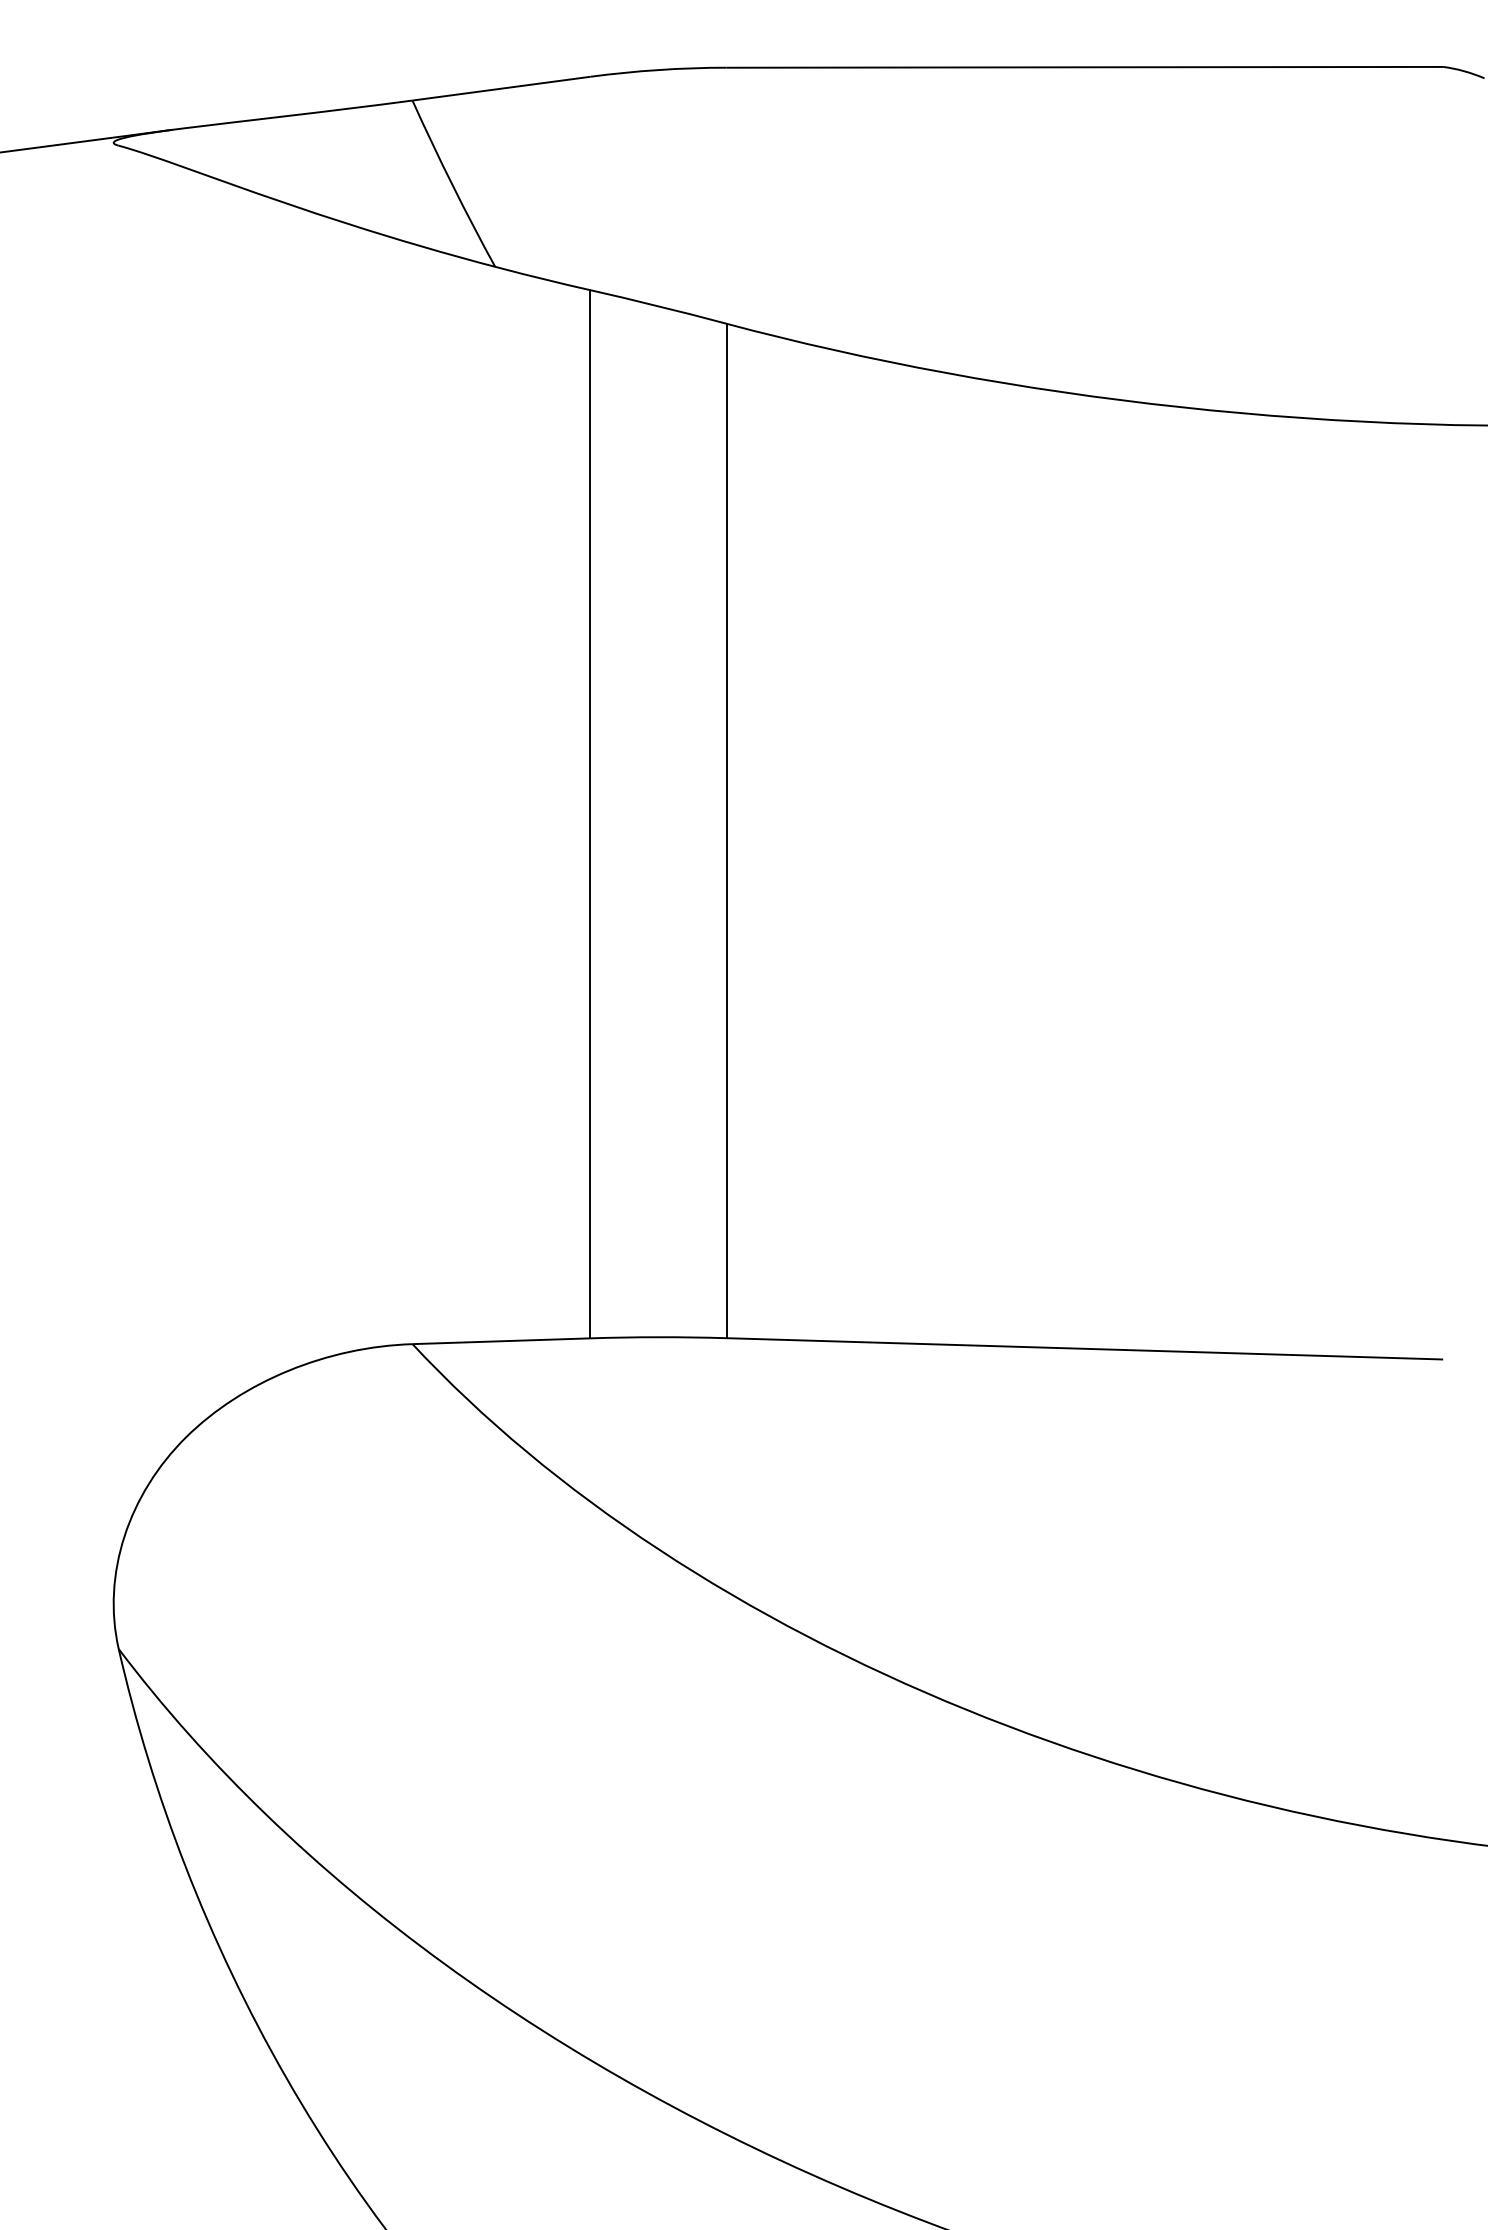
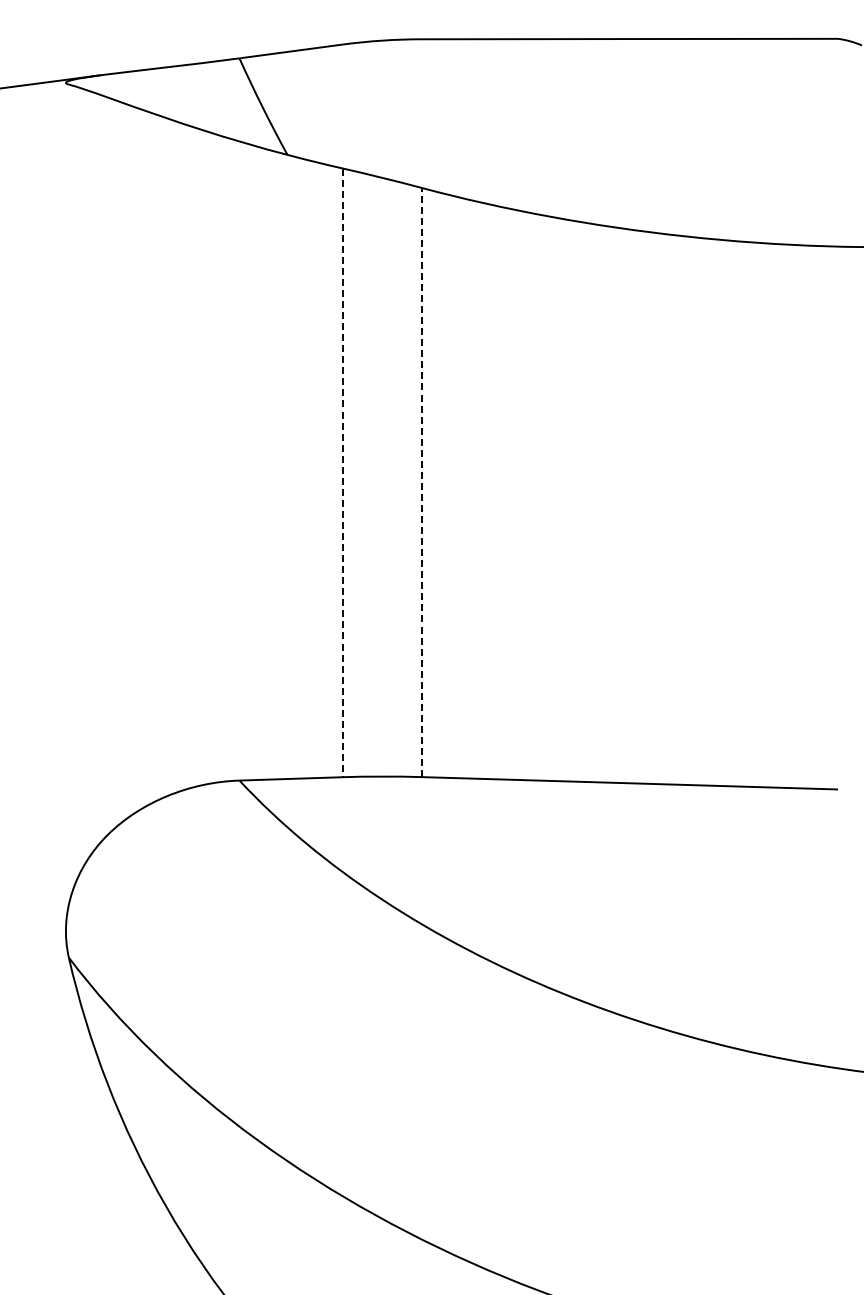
line: (589, 815) -> (342, 473), solid -> dashed
line: (725, 830) -> (421, 482), solid -> dashed

